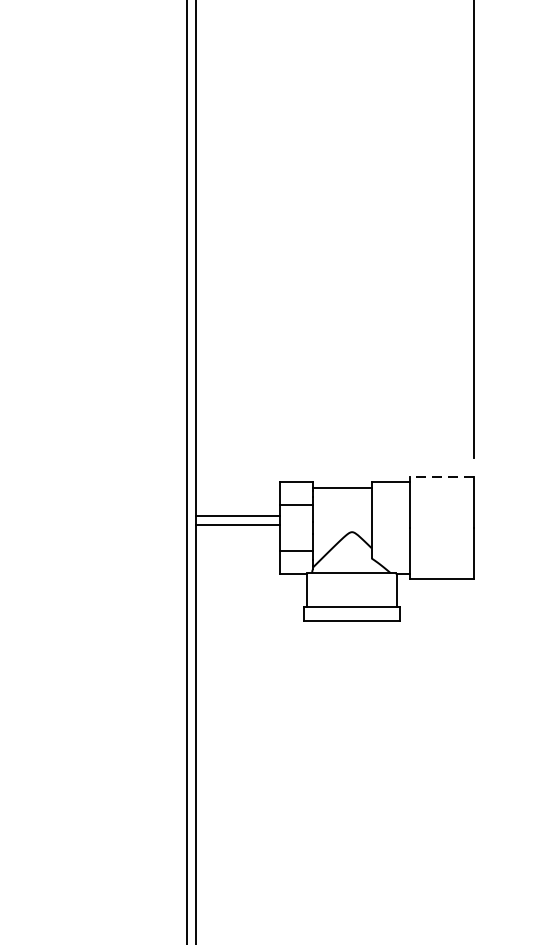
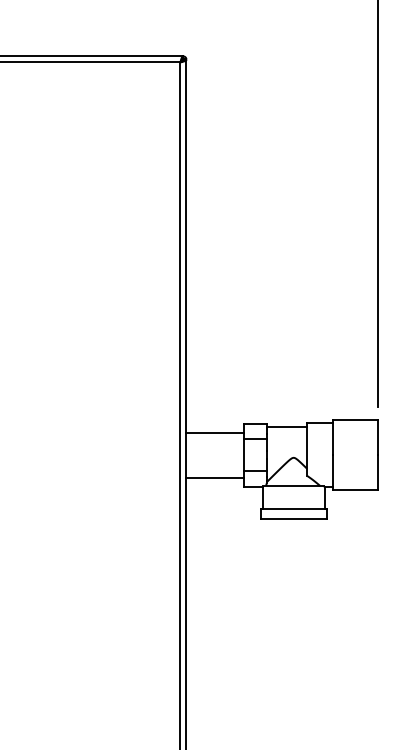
line: (440, 477) -> (354, 420), dashed -> solid
line: (238, 515) -> (215, 432), moved
line: (238, 524) -> (215, 477), moved

